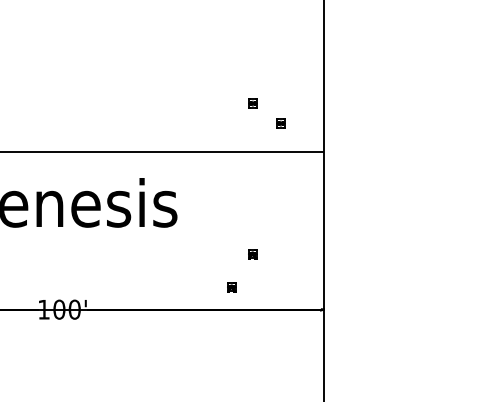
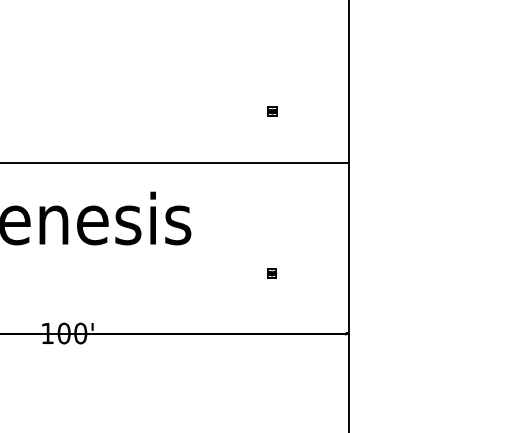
part: (280, 123) -> (302, 133), removed
part: (231, 287) -> (249, 309), removed

